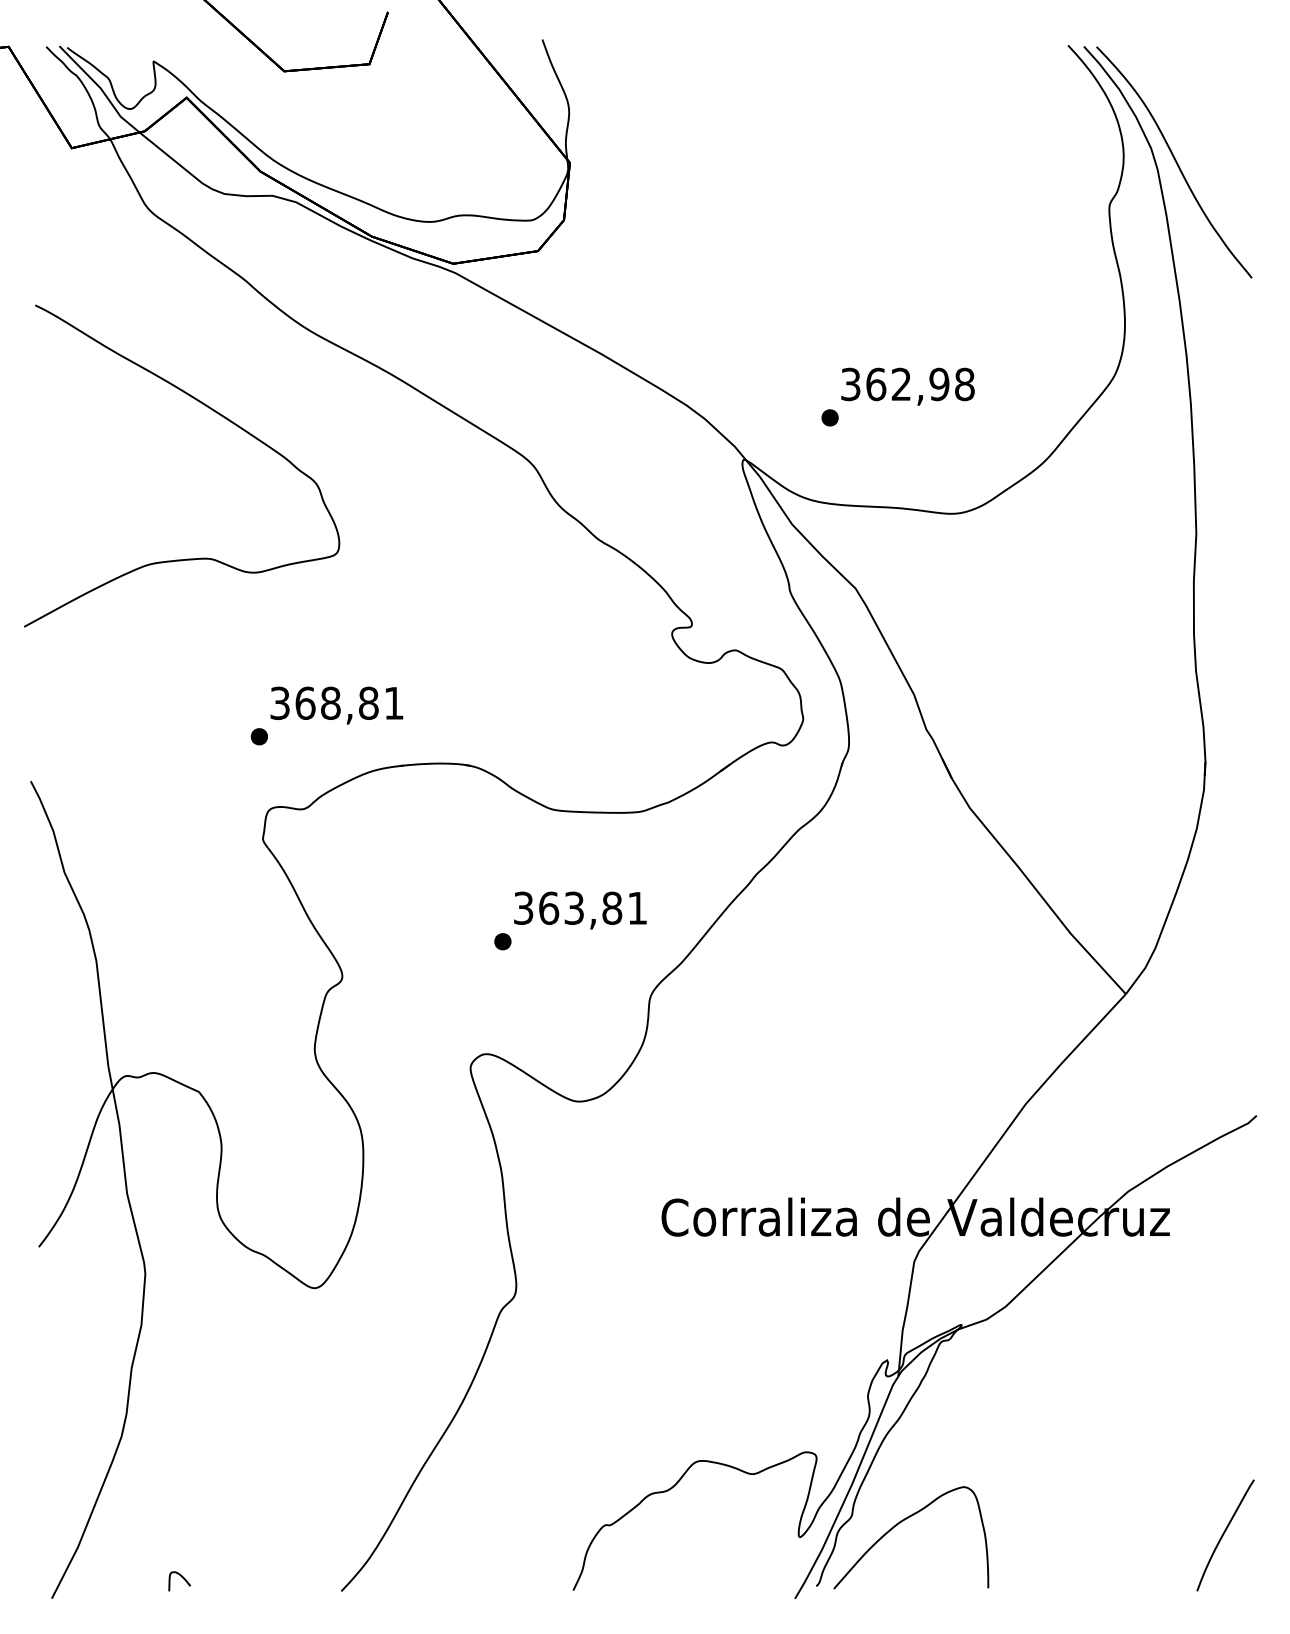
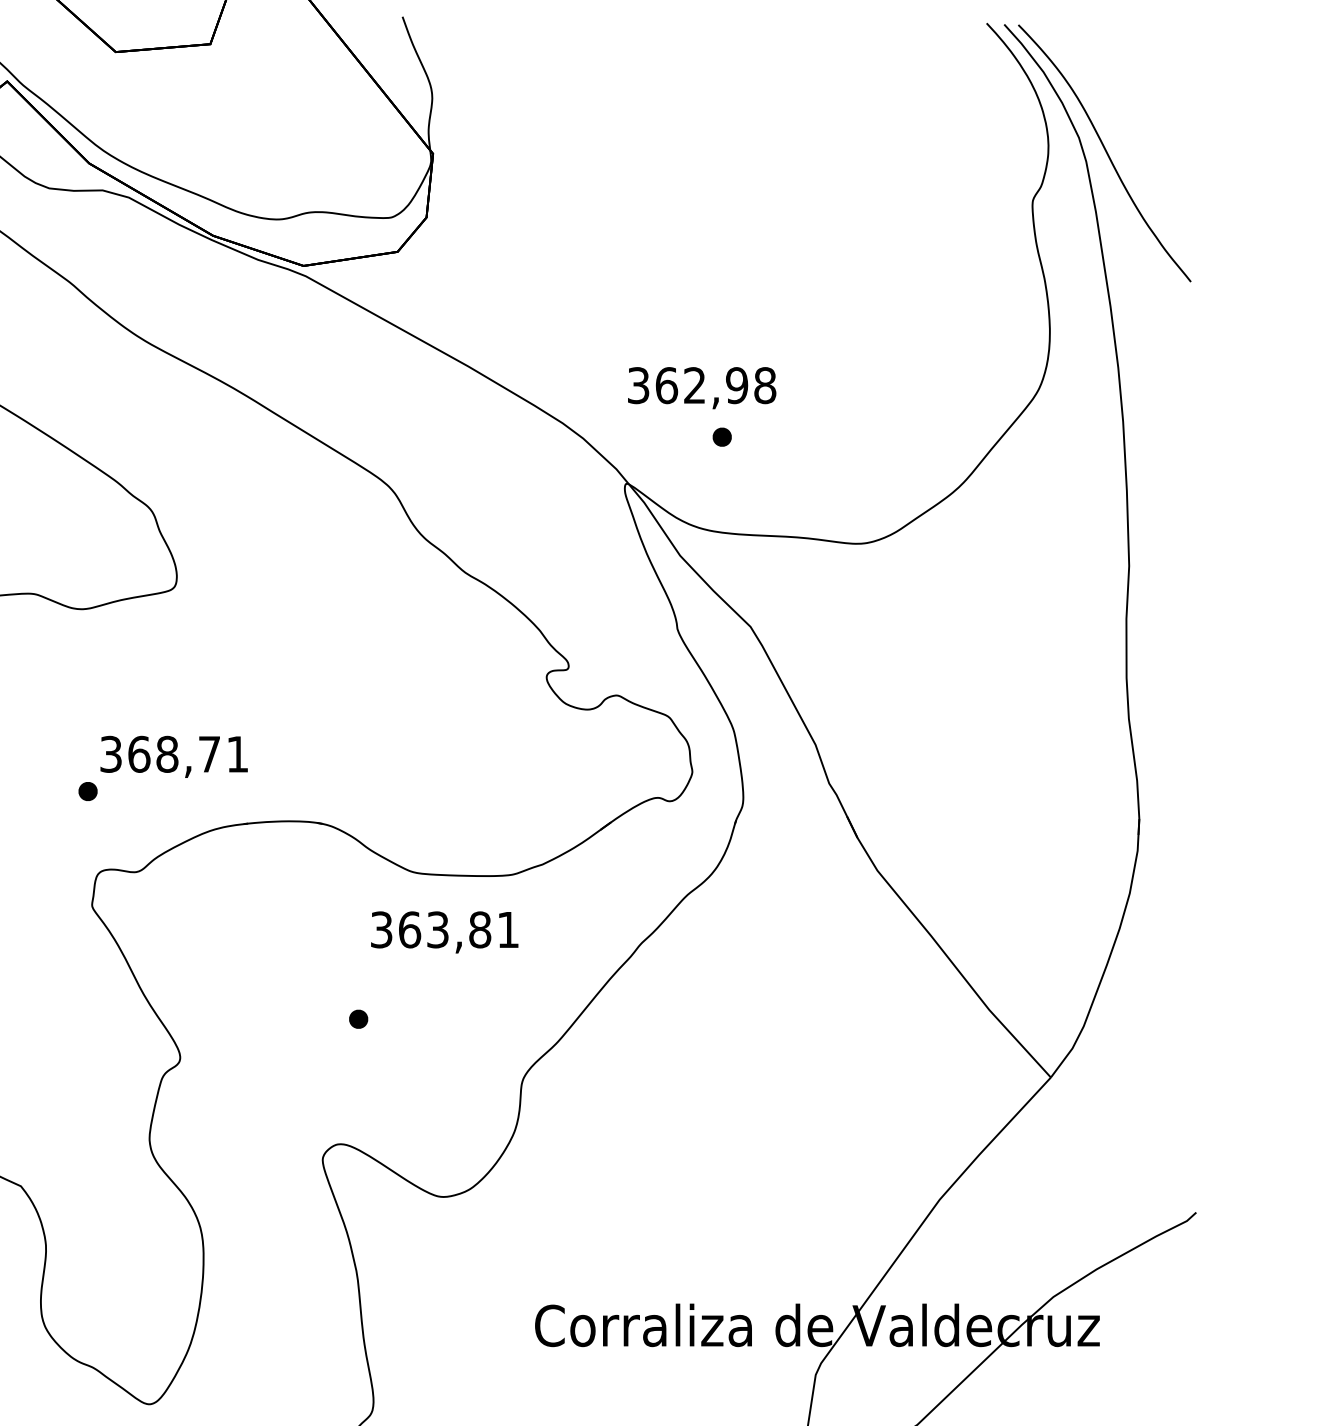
text: (907, 386) -> (701, 387), moved
text: (368, 702) -> (209, 753), 368,81 -> 368,71
text: (580, 910) -> (444, 932), moved

